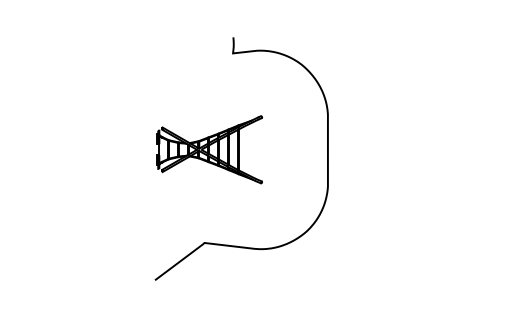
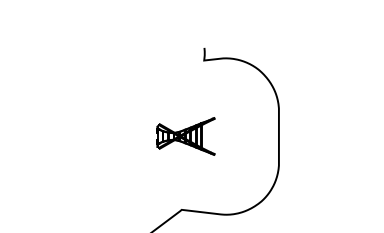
part: (209, 149) -> (185, 136), size x0.7

